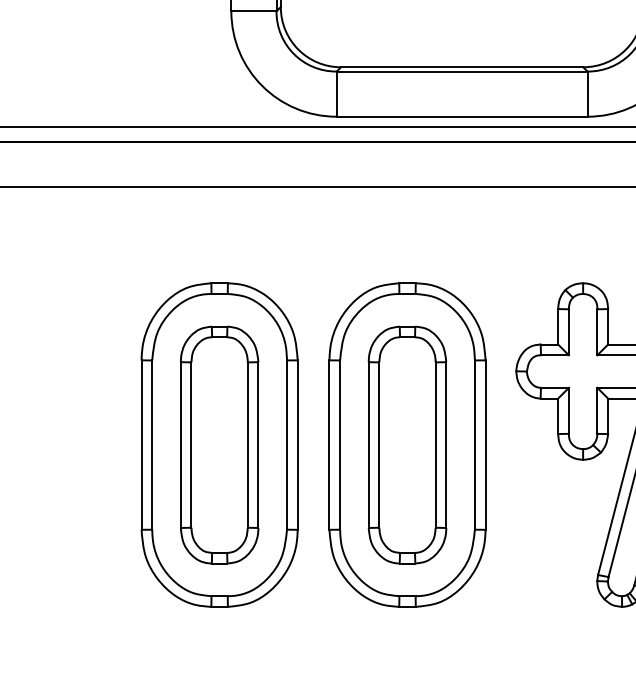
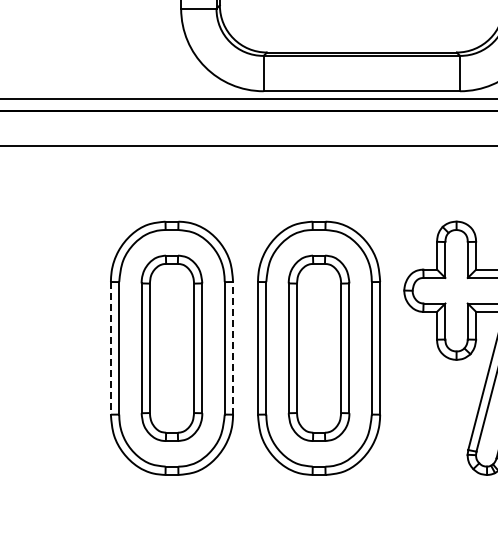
line: (298, 444) -> (233, 347), solid -> dashed
line: (141, 445) -> (110, 348), solid -> dashed

